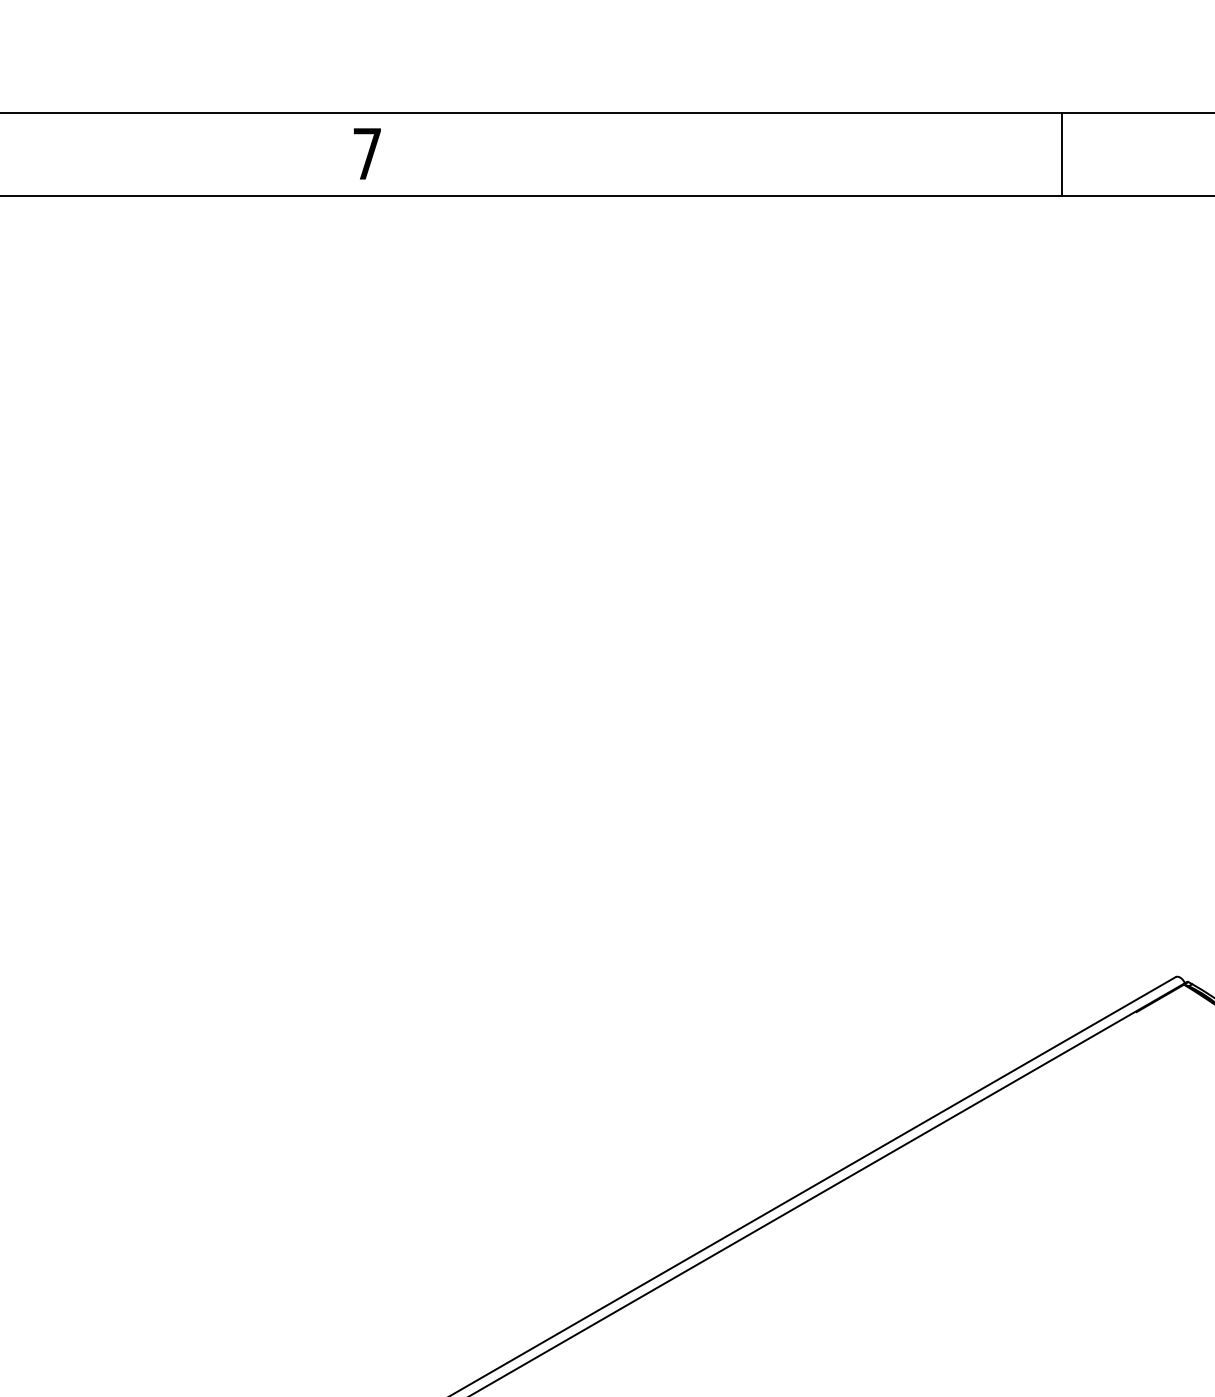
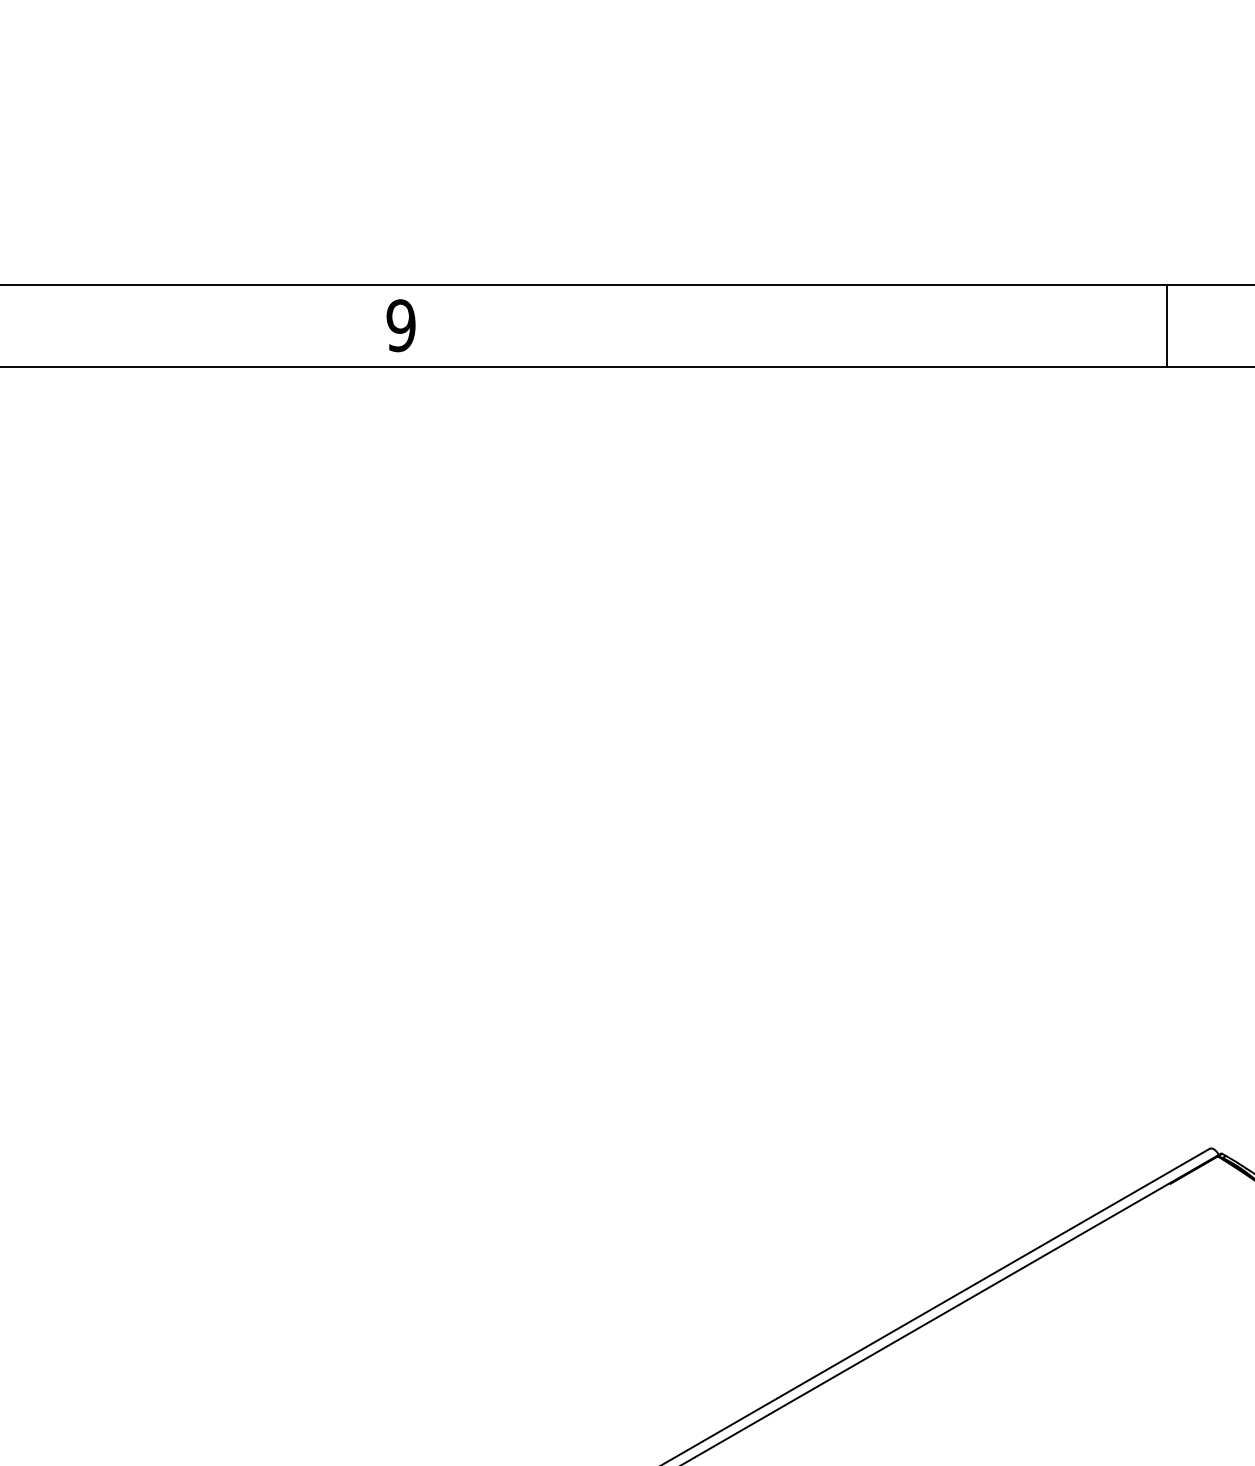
text: (366, 153) -> (400, 325), 7 -> 9
line: (1061, 153) -> (1167, 325), moved

